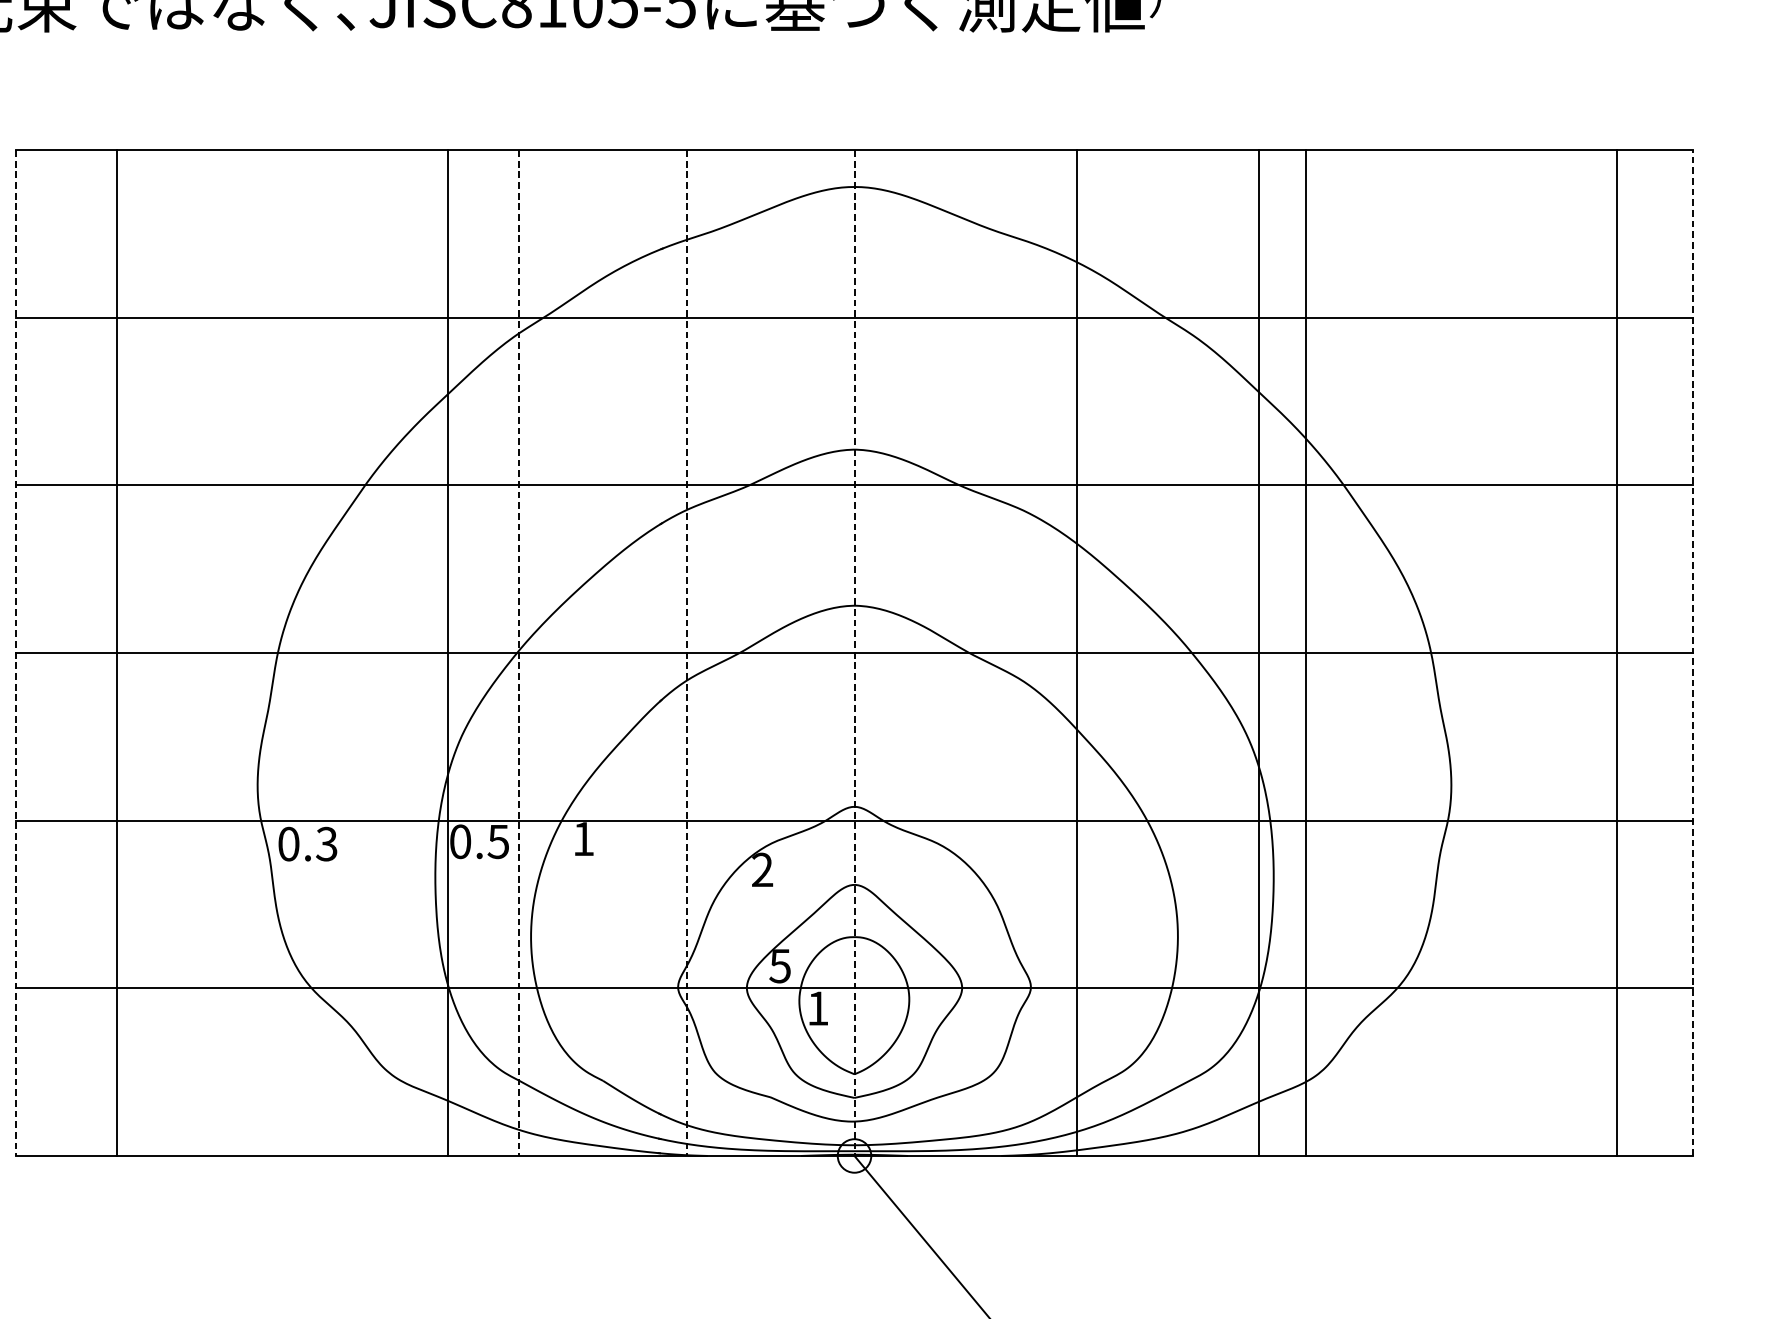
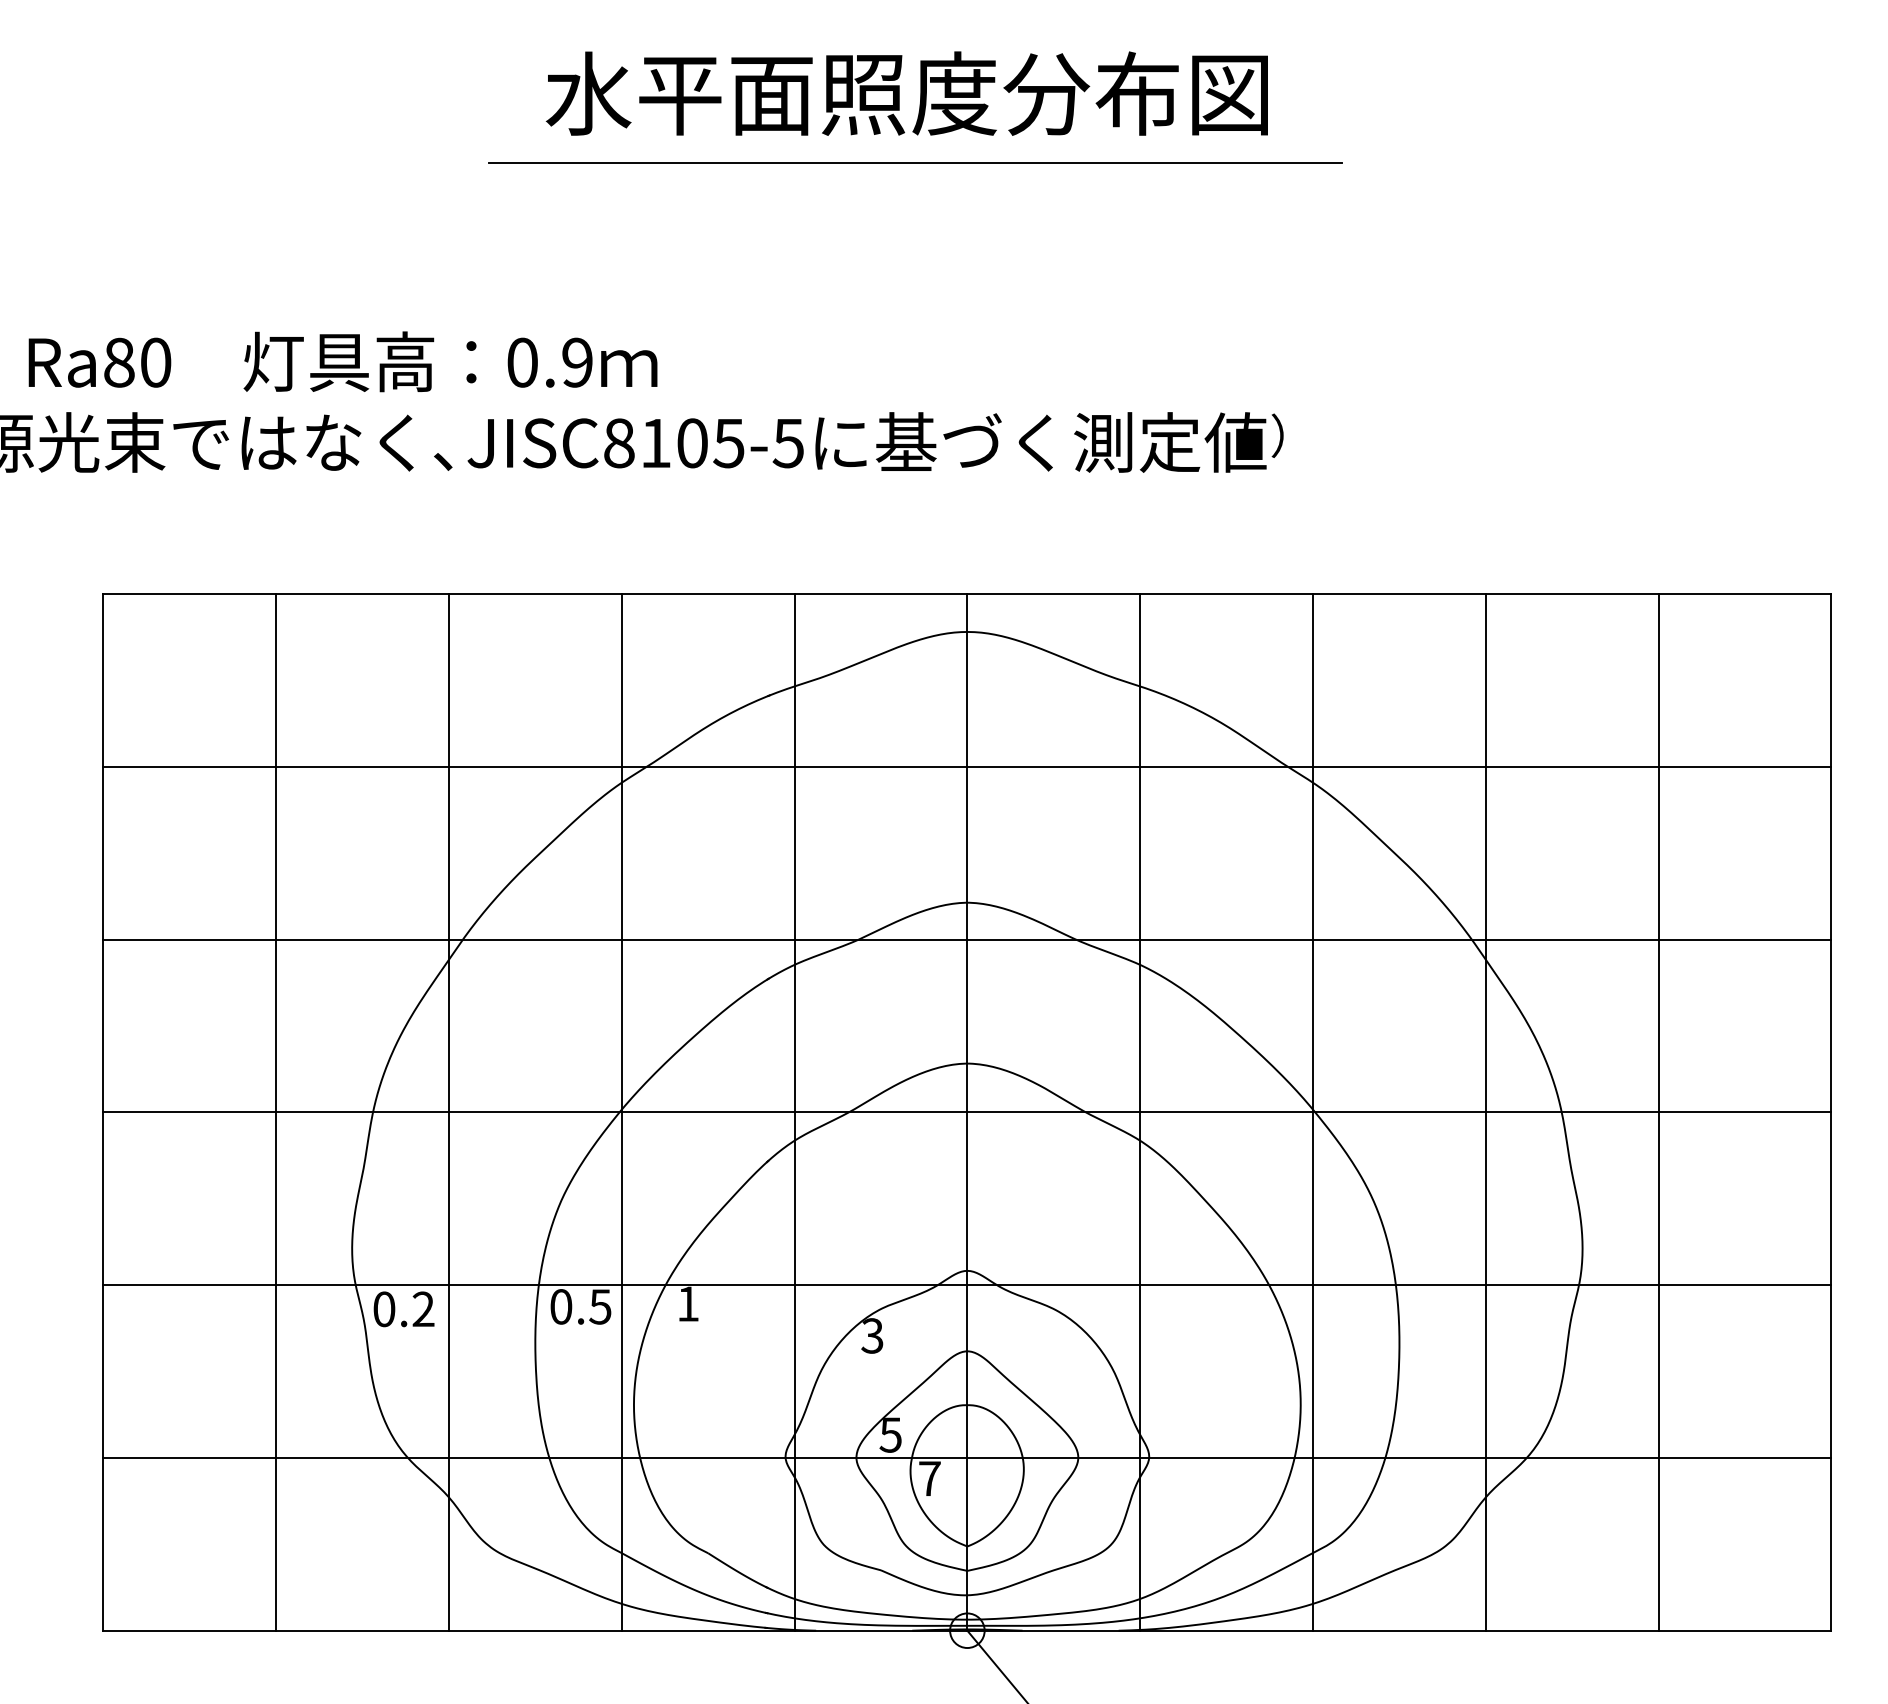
line: (117, 652) -> (276, 1111), moved
line: (448, 652) -> (449, 1111), moved
line: (1076, 652) -> (1140, 1111), moved
line: (1258, 652) -> (1312, 1111), moved
line: (1305, 652) -> (1485, 1111), moved
line: (1617, 652) -> (1658, 1111), moved
line: (1692, 652) -> (1831, 1111), dashed -> solid
line: (16, 653) -> (103, 1112), dashed -> solid
line: (518, 653) -> (621, 1112), dashed -> solid
line: (686, 653) -> (794, 1112), dashed -> solid
line: (854, 653) -> (967, 1112), dashed -> solid
text: (326, 844) -> (423, 1309), 0.3 -> 0.2
text: (762, 870) -> (872, 1336), 2 -> 3
text: (817, 1008) -> (929, 1478), 1 -> 7

